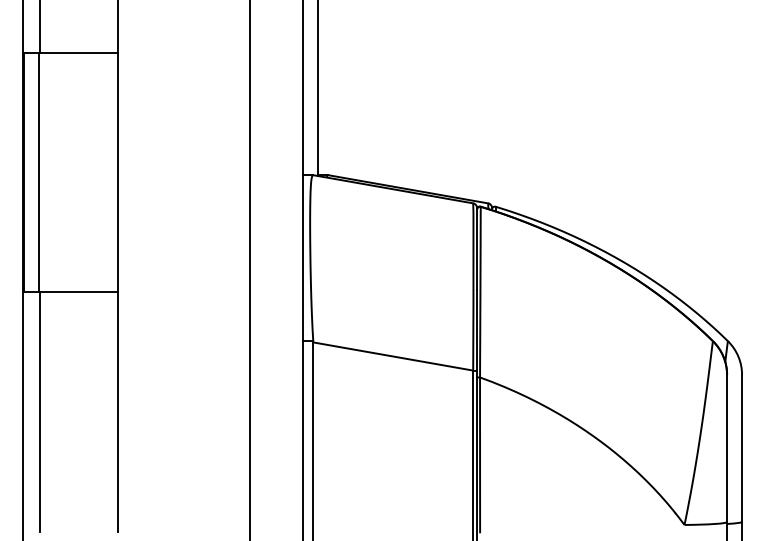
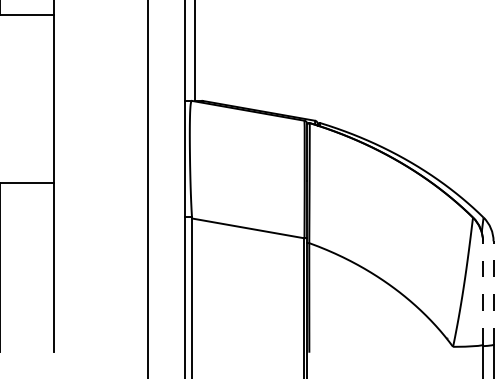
line: (727, 448) -> (483, 293), solid -> dashed
line: (742, 448) -> (493, 293), solid -> dashed

